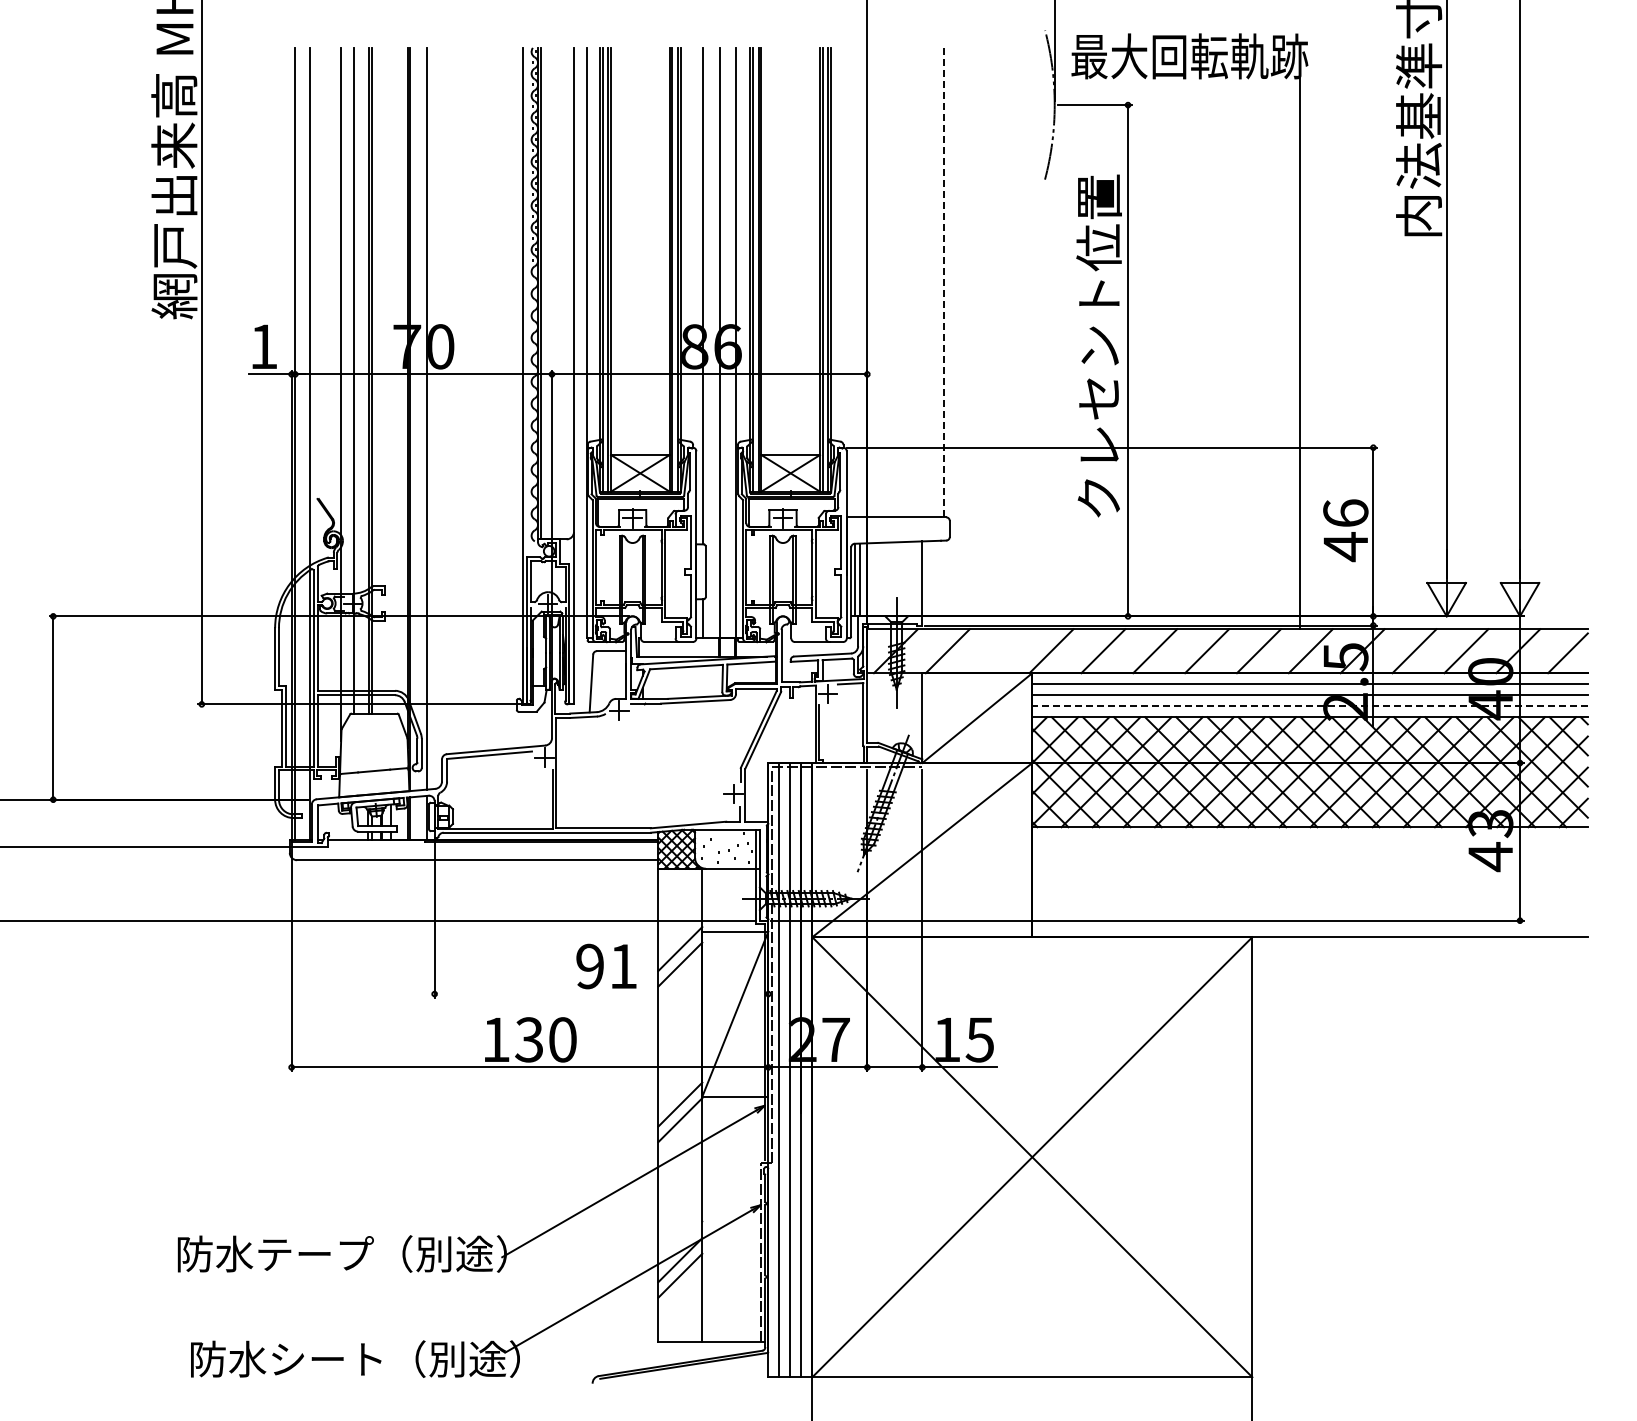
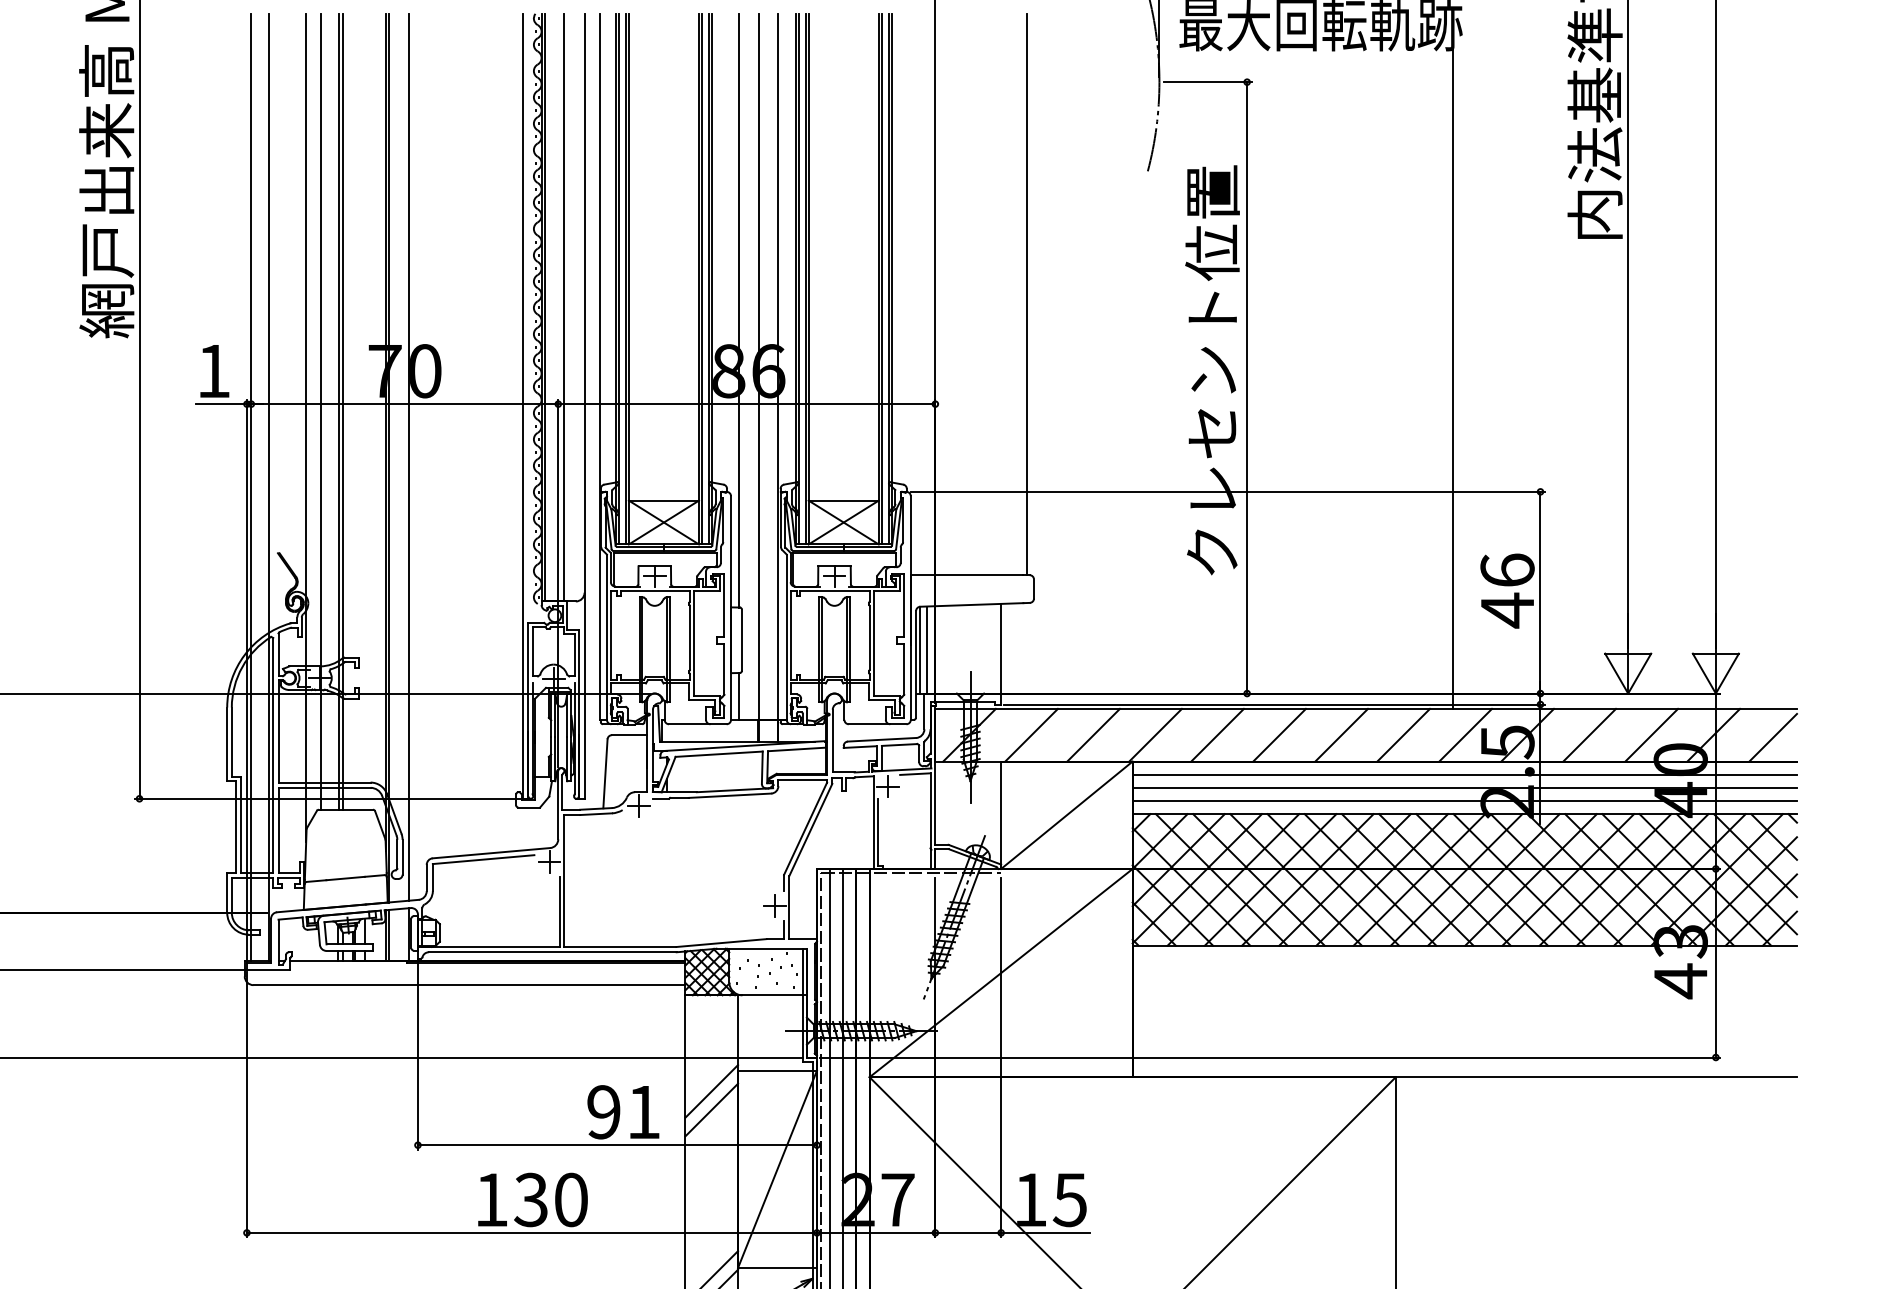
line: (944, 282) -> (1027, 294), dashed -> solid
line: (556, 293) -> (563, 307), added
line: (999, 651) -> (1093, 735), added
line: (1310, 706) -> (1465, 801), dashed -> solid
line: (601, 994) -> (617, 1145), added

